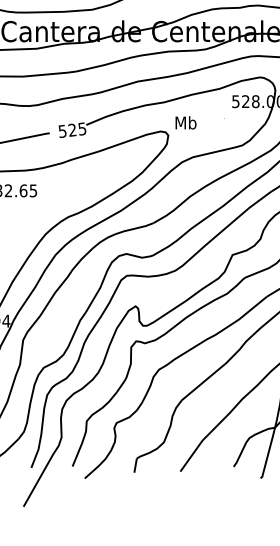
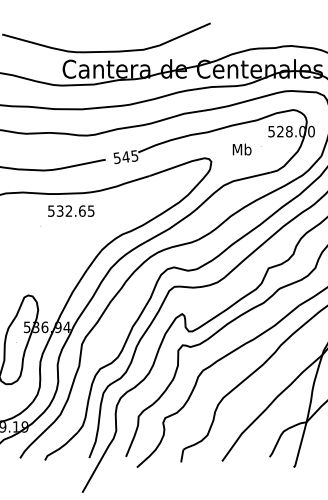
text: (185, 122) -> (241, 149), moved
text: (71, 129) -> (125, 156), 525 -> 545

